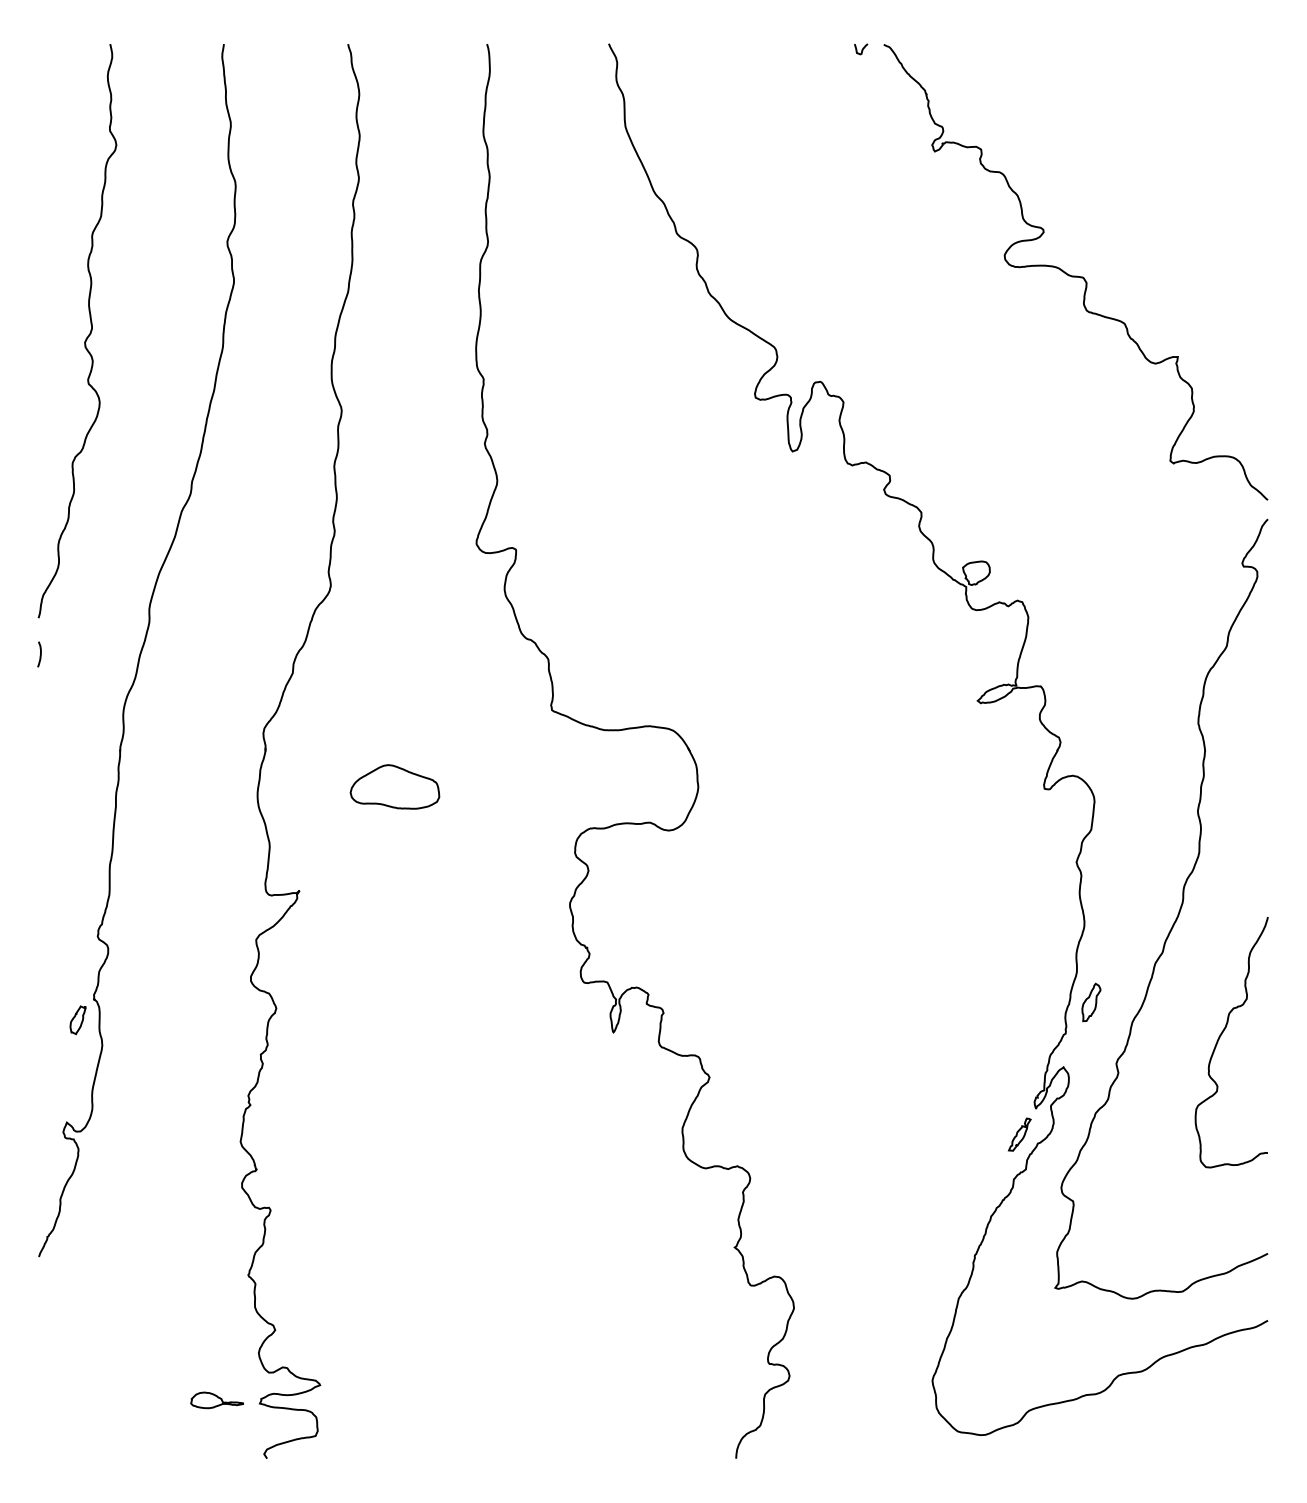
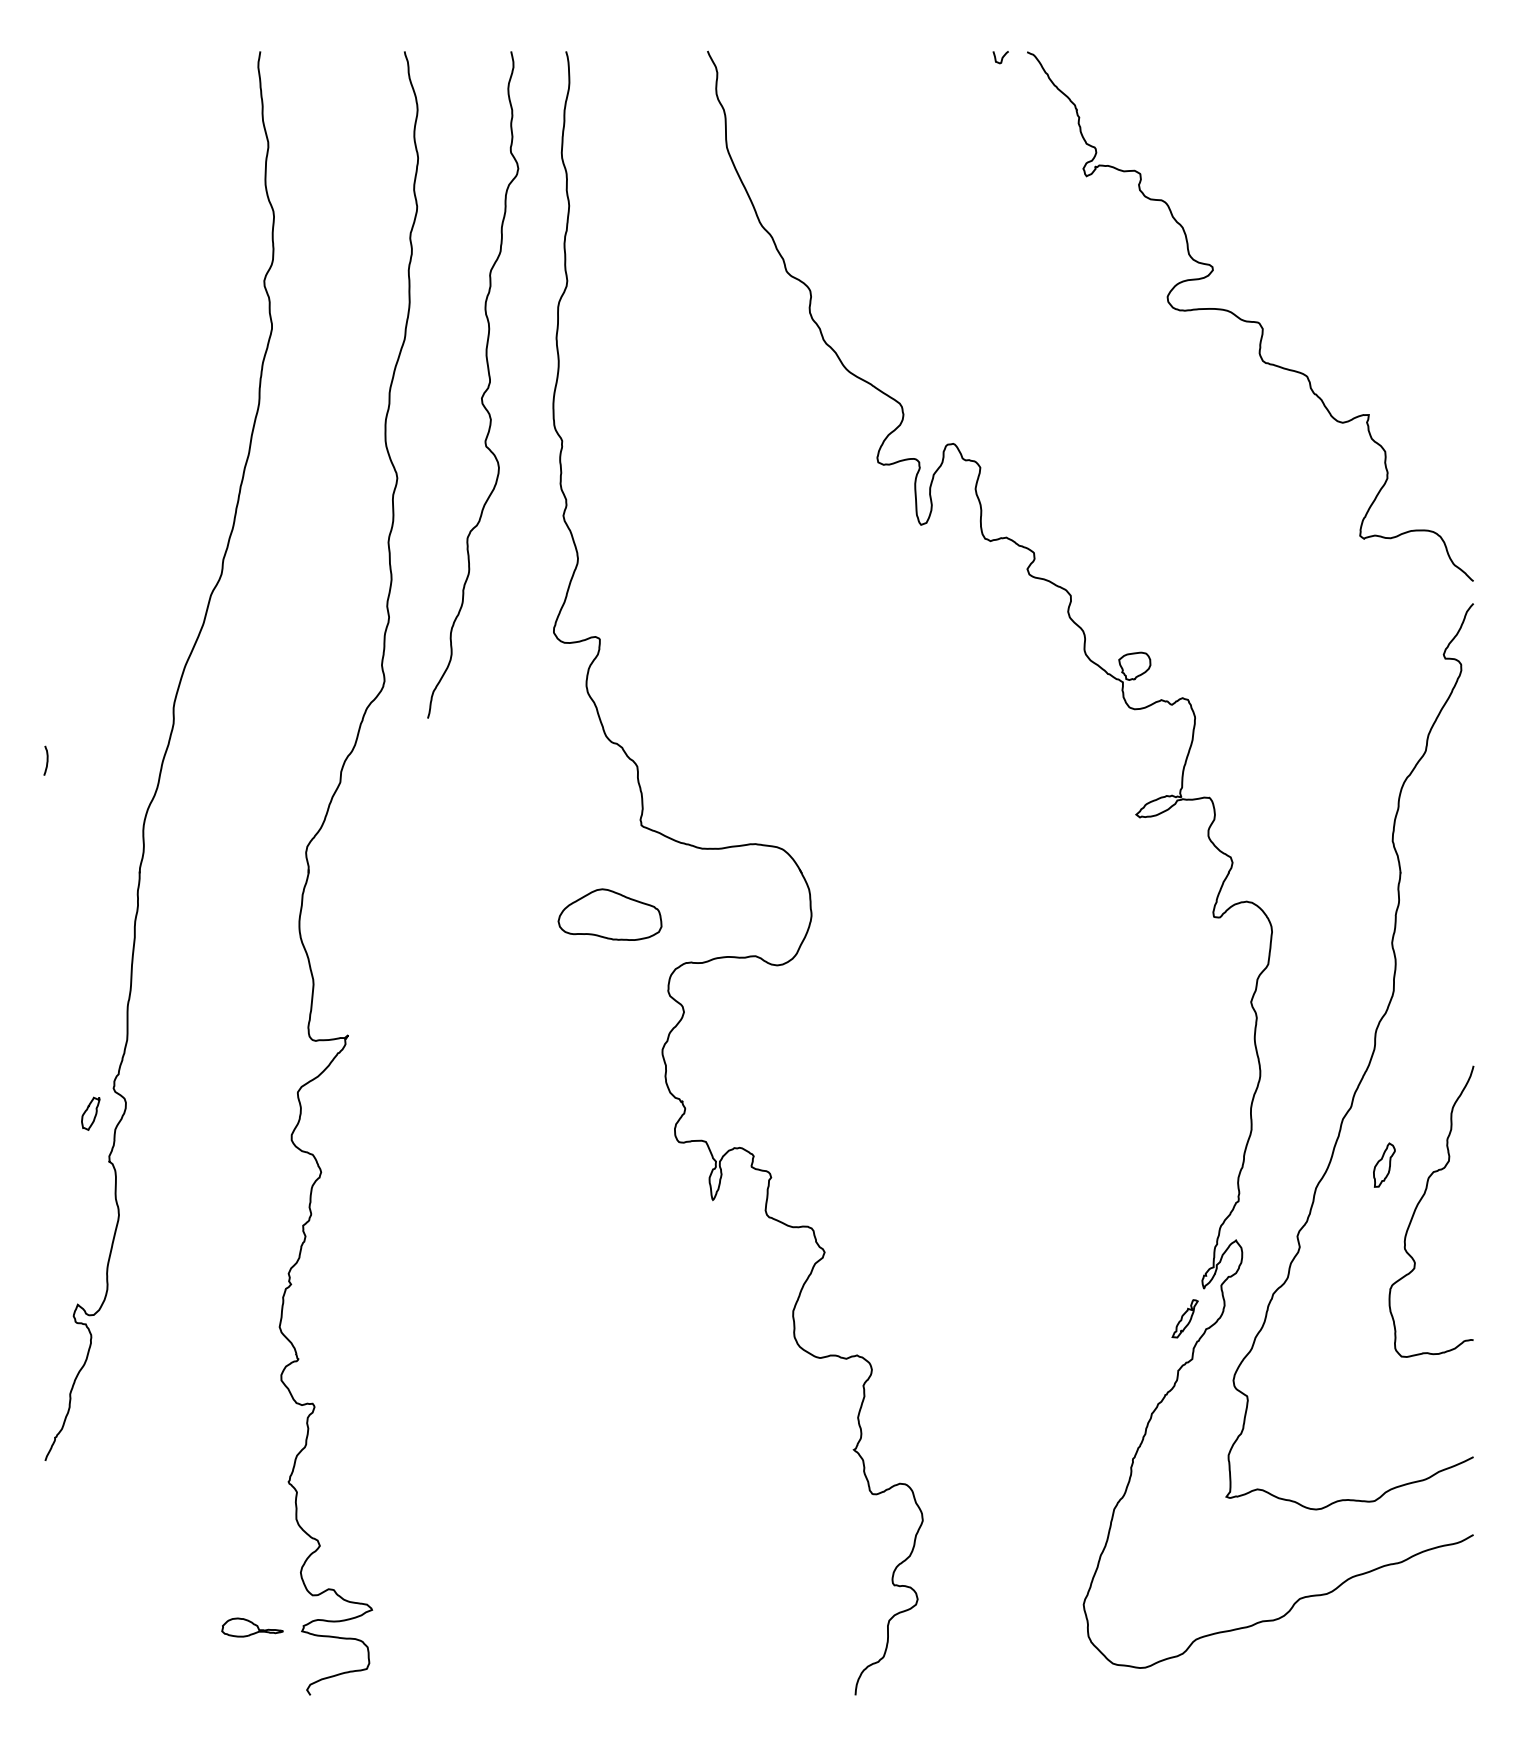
curve: (86, 337) -> (483, 392), moved
part: (394, 786) -> (609, 914), moved
part: (1091, 1001) -> (1384, 1164), moved
part: (77, 1019) -> (90, 1113), moved

